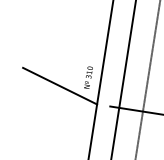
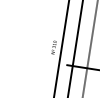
line: (59, 85) -> (36, 52), removed

